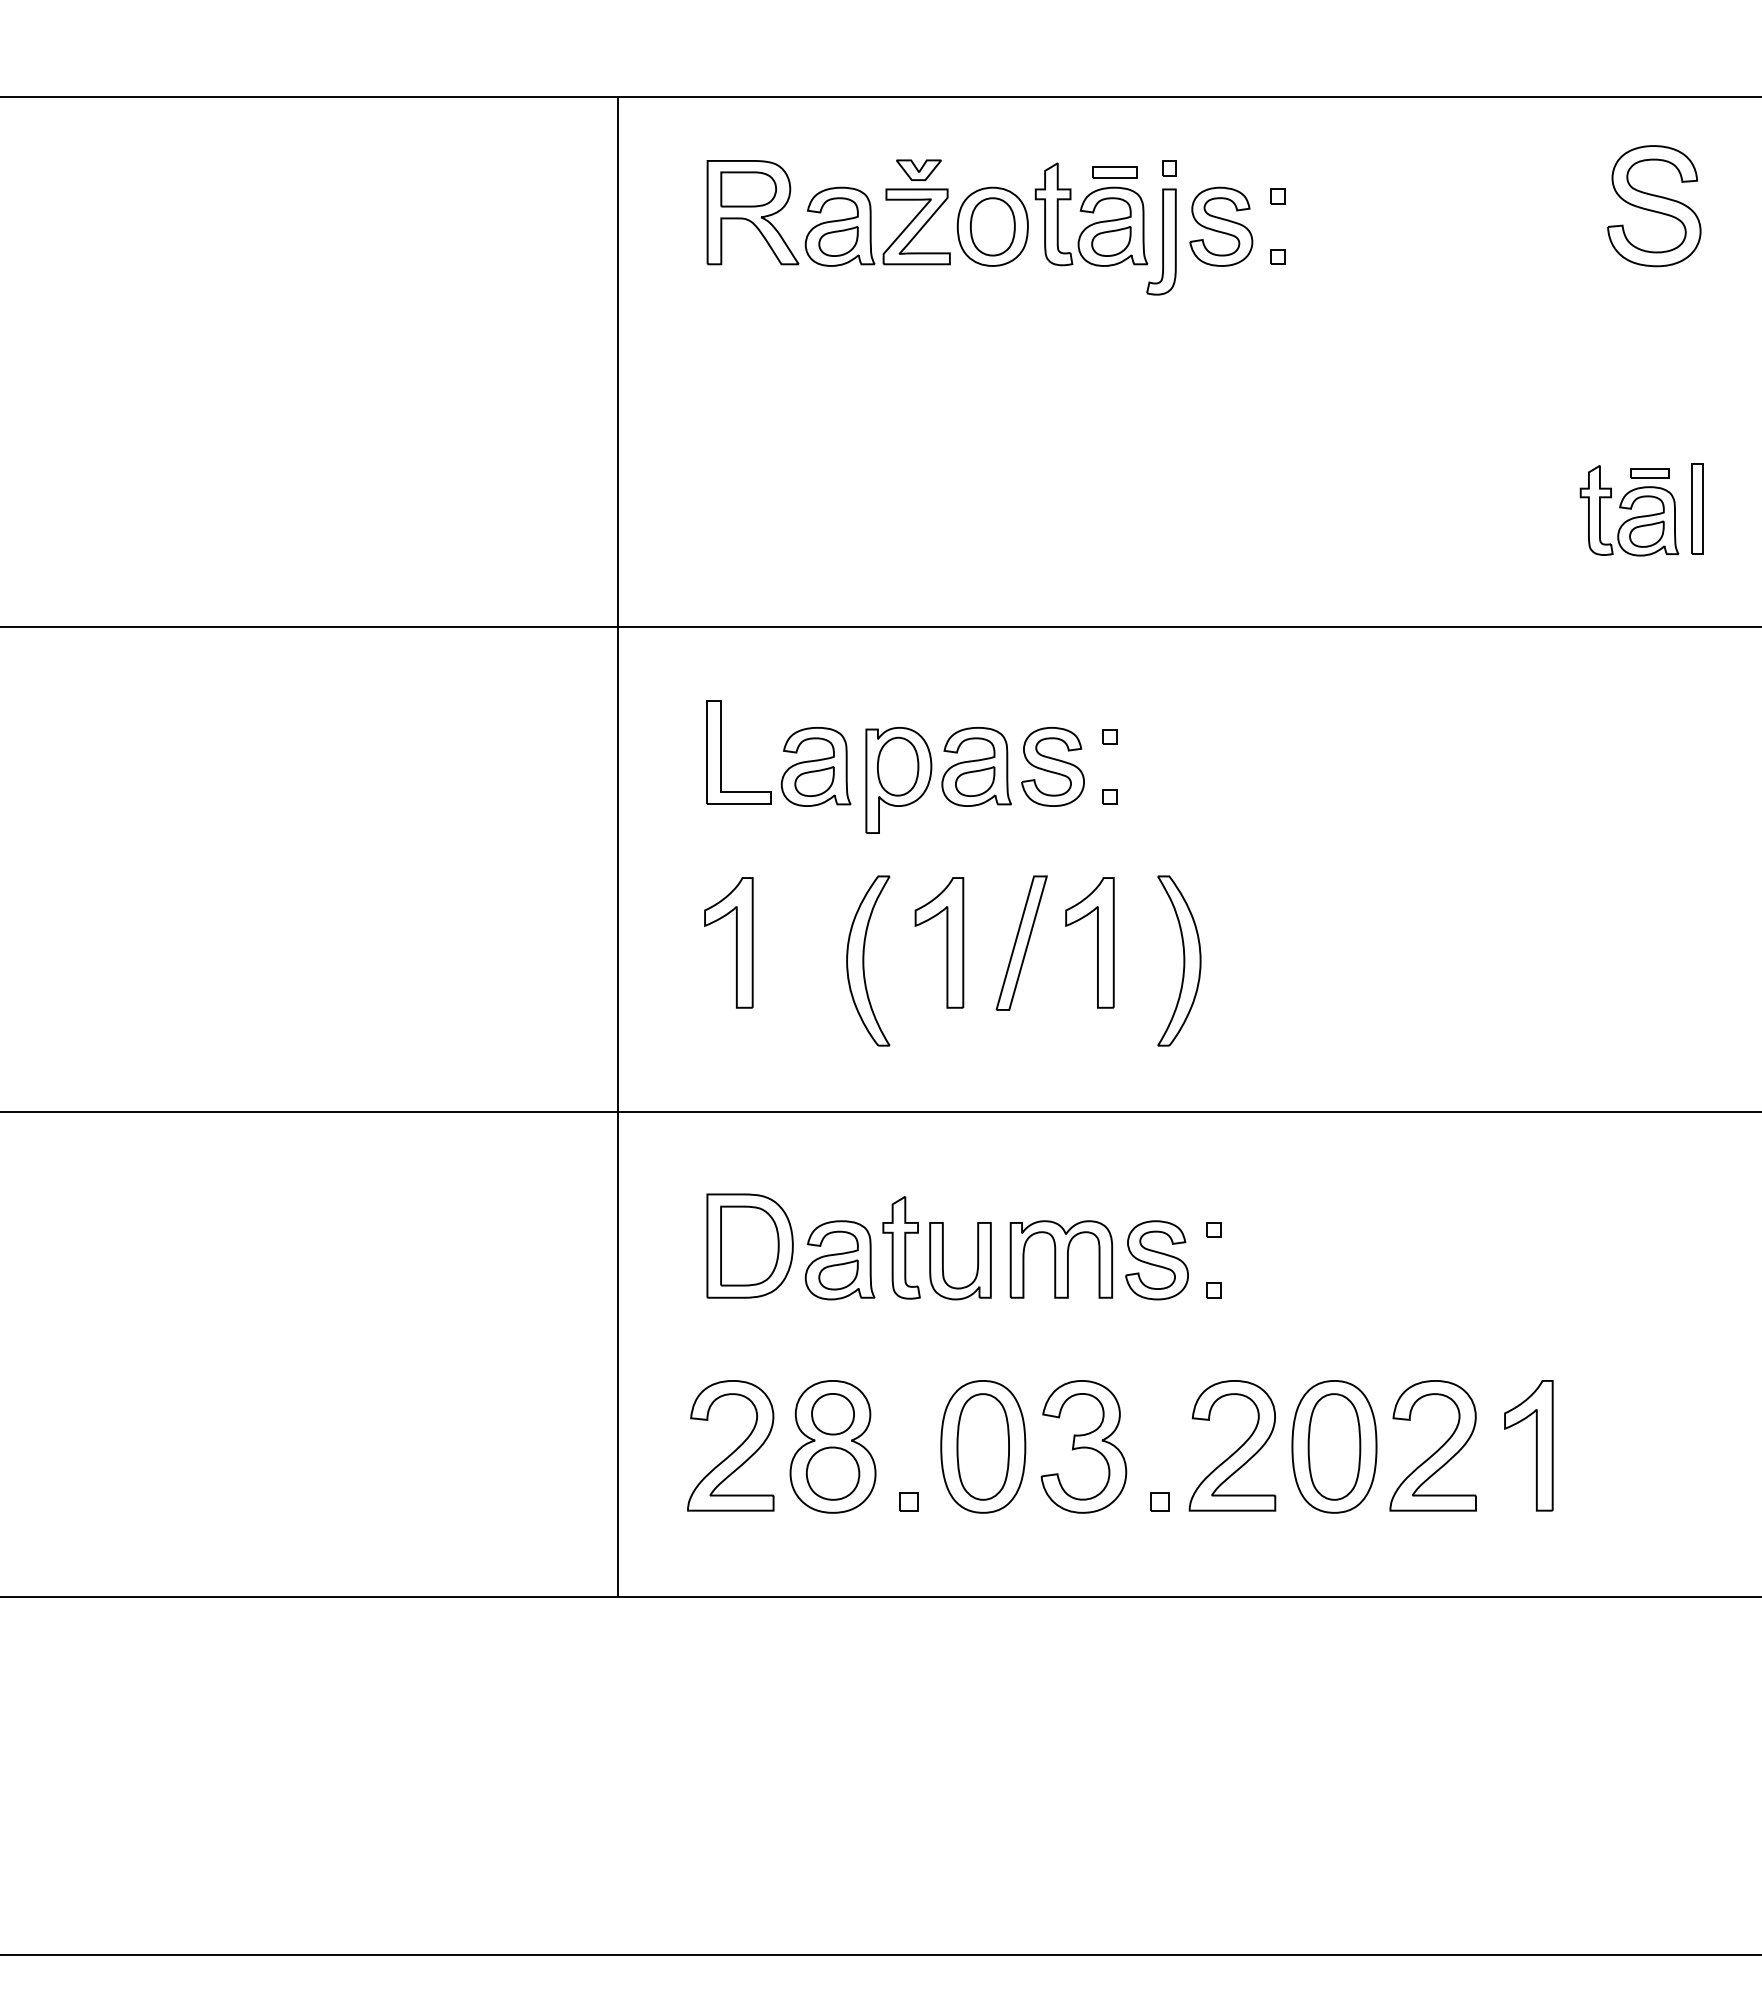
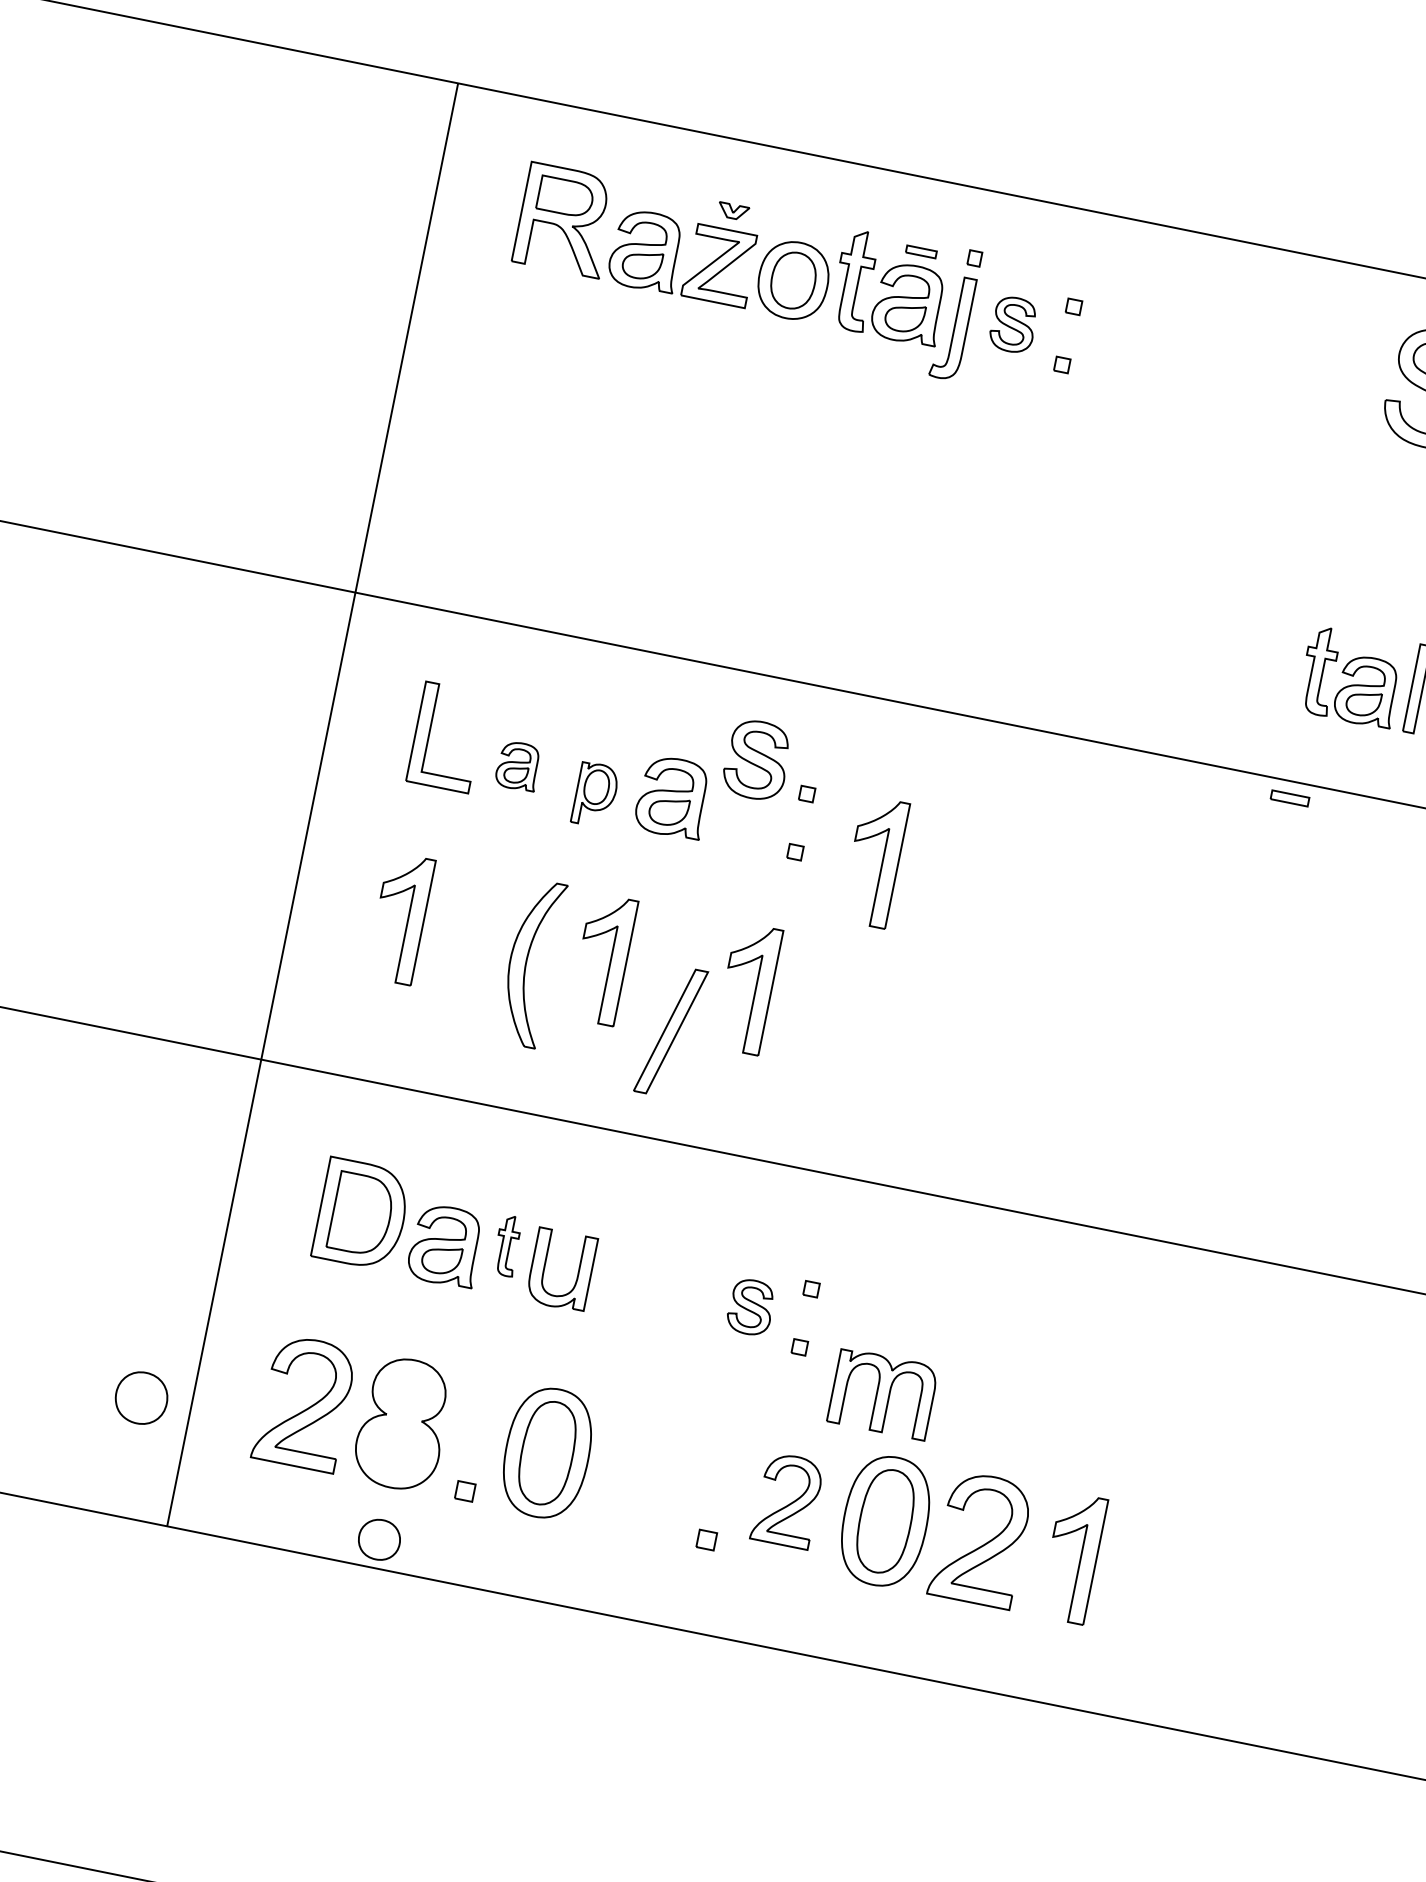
part: (918, 169) -> (733, 210), size x0.7
part: (1114, 172) -> (921, 251), size x0.7
part: (1221, 226) -> (1013, 324), size x0.7
part: (1649, 473) -> (1289, 798), moved
part: (815, 766) -> (517, 765), size x0.6
part: (1052, 766) -> (756, 759), moved
part: (898, 780) -> (595, 795), size x0.6
part: (1198, 790) -> (882, 863), added
part: (1021, 942) -> (670, 1030), moved
part: (1179, 960) -> (830, 1023), removed
part: (901, 1247) -> (507, 1245), size x0.6
part: (1061, 1259) -> (883, 1394), moved
part: (1156, 1260) -> (750, 1307), size x0.7
part: (832, 1414) -> (378, 1539), moved
part: (1232, 1445) -> (787, 1500), size x0.7
part: (1083, 1446) -> (643, 1472), removed
part: (832, 1473) -> (141, 1397), moved

